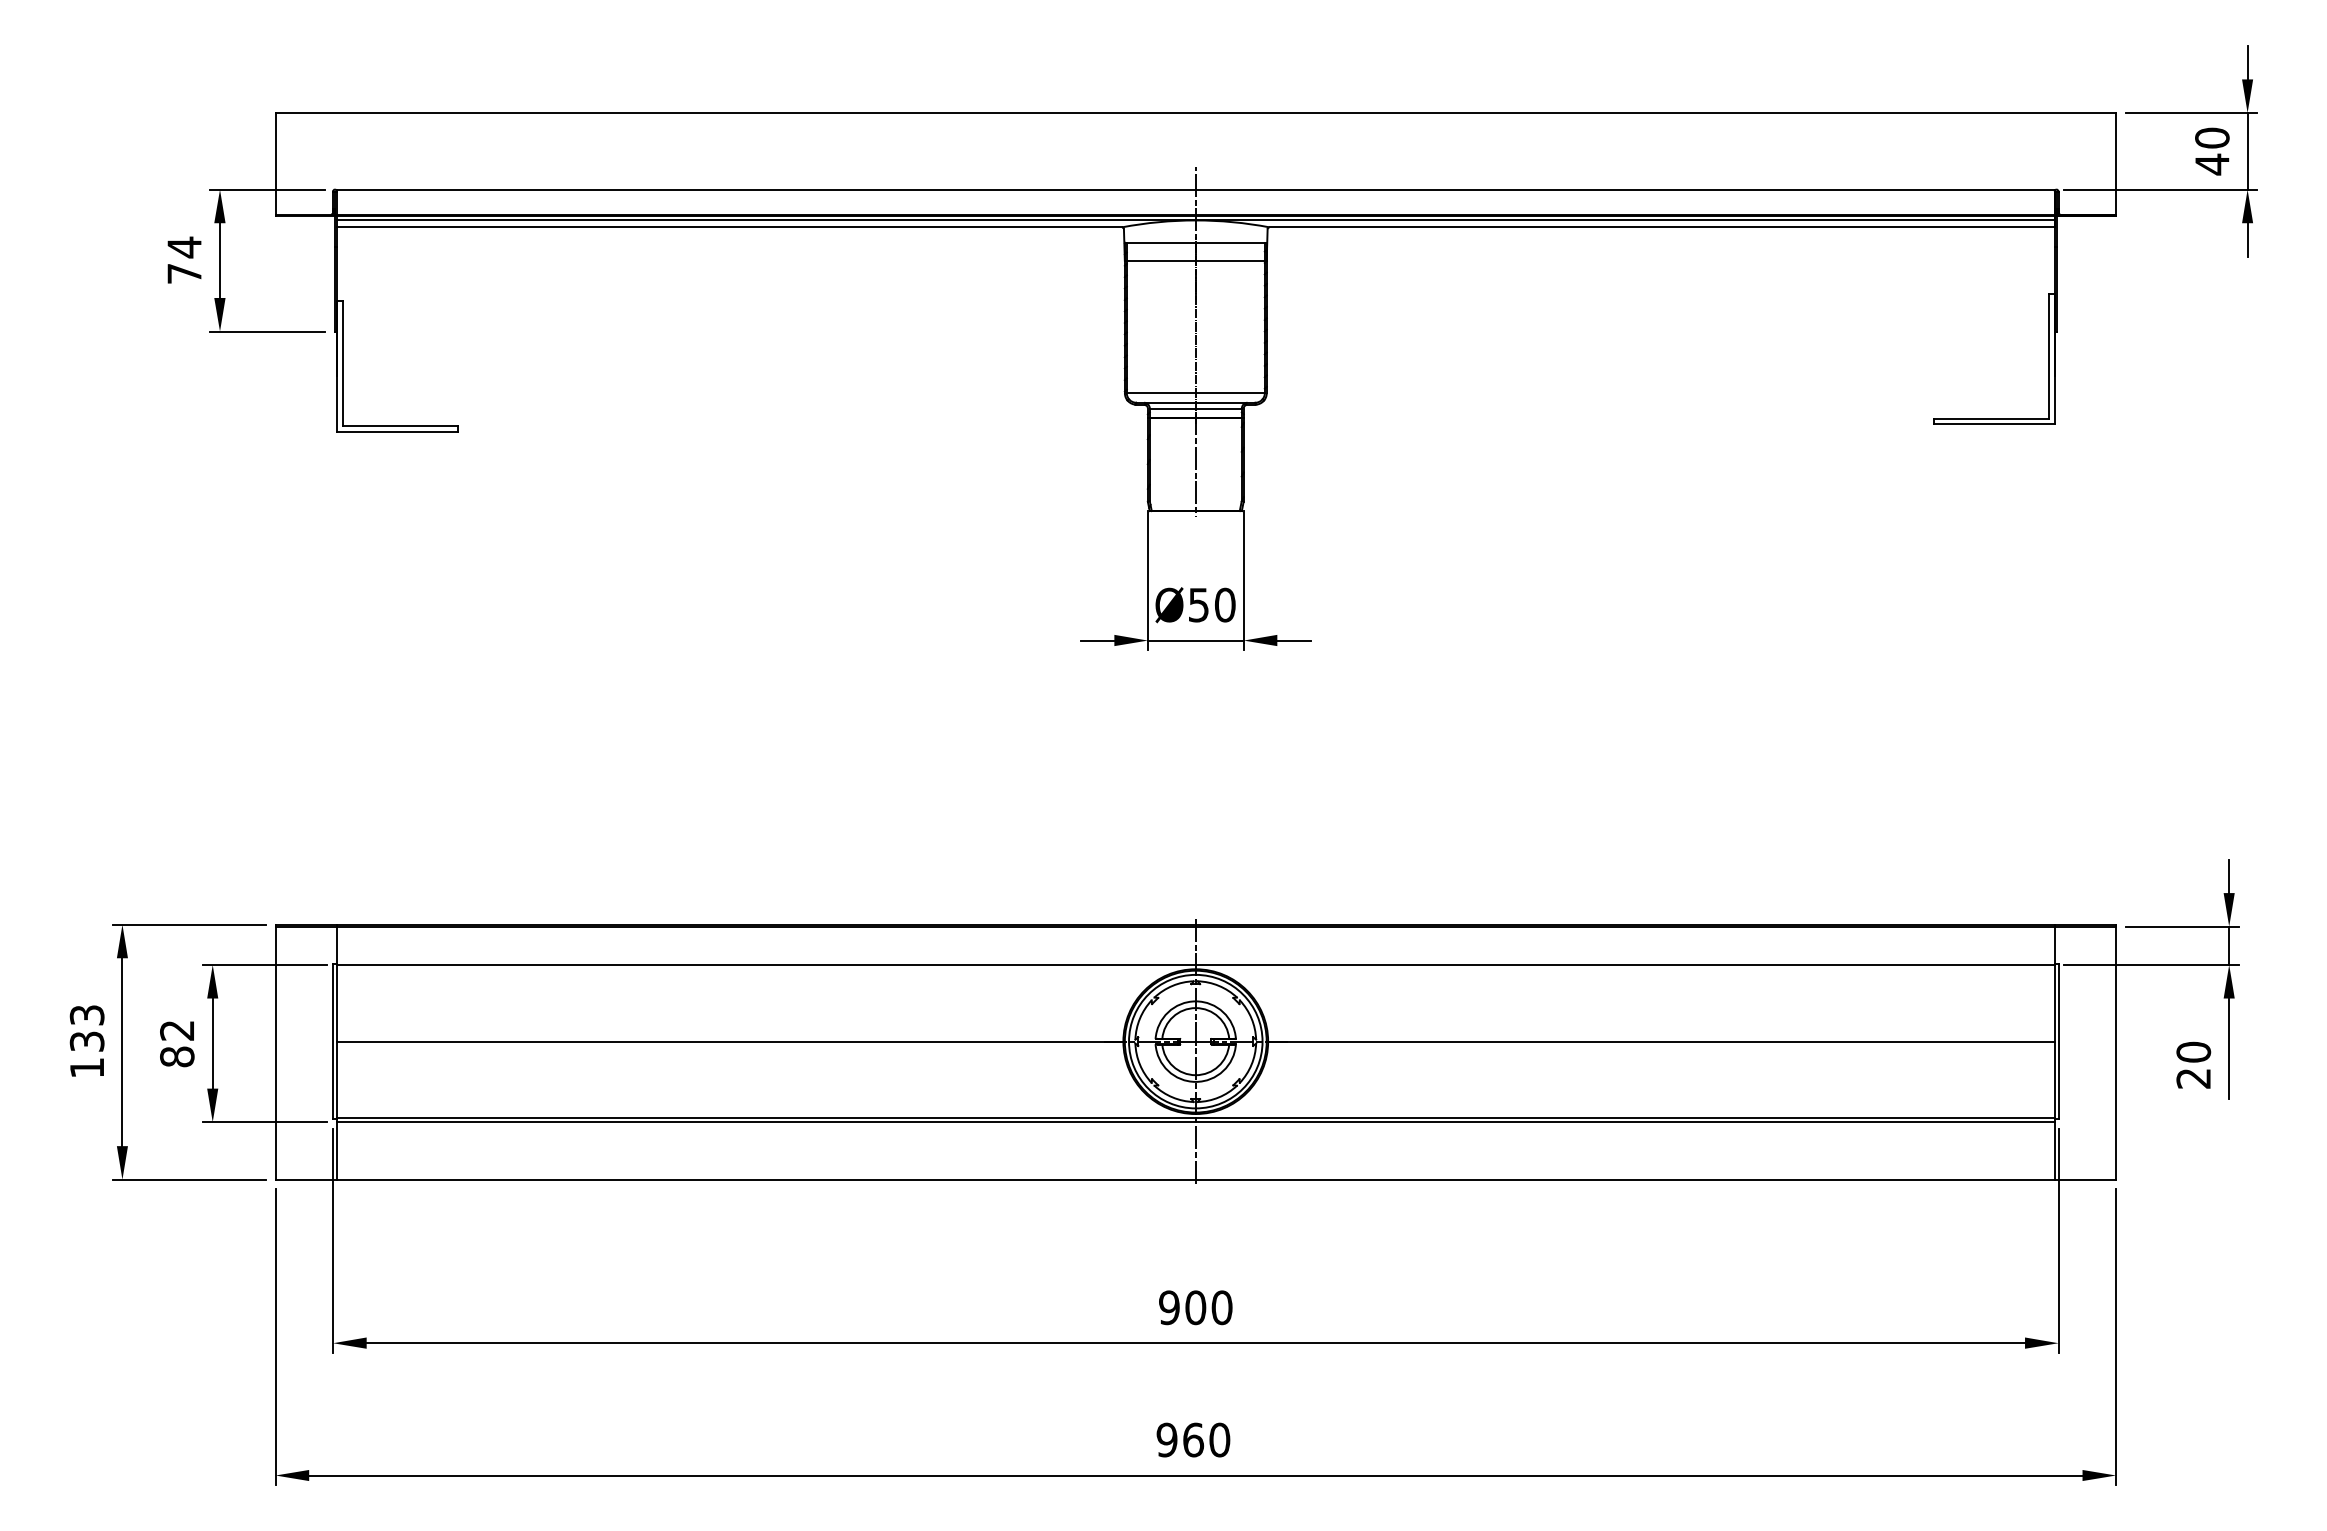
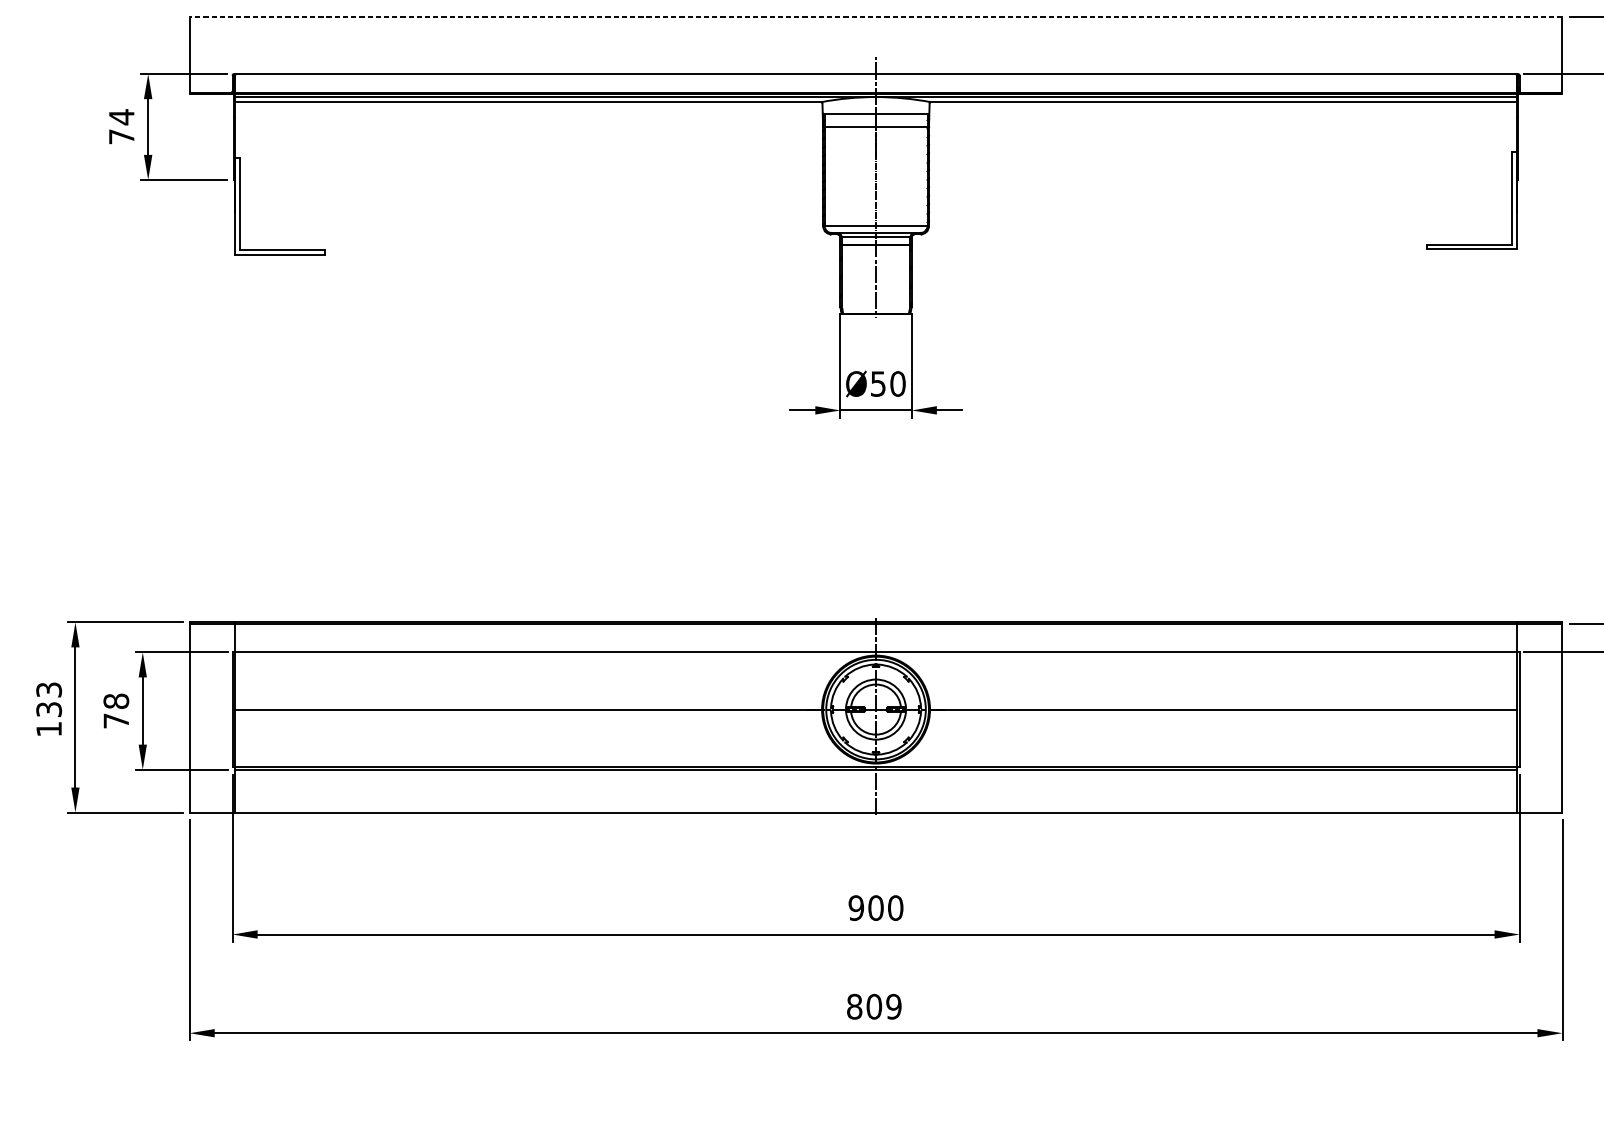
line: (1195, 112) -> (875, 16), solid -> dashed
text: (177, 1043) -> (116, 710), 82 -> 78
text: (1193, 1439) -> (874, 1006), 960 -> 809

